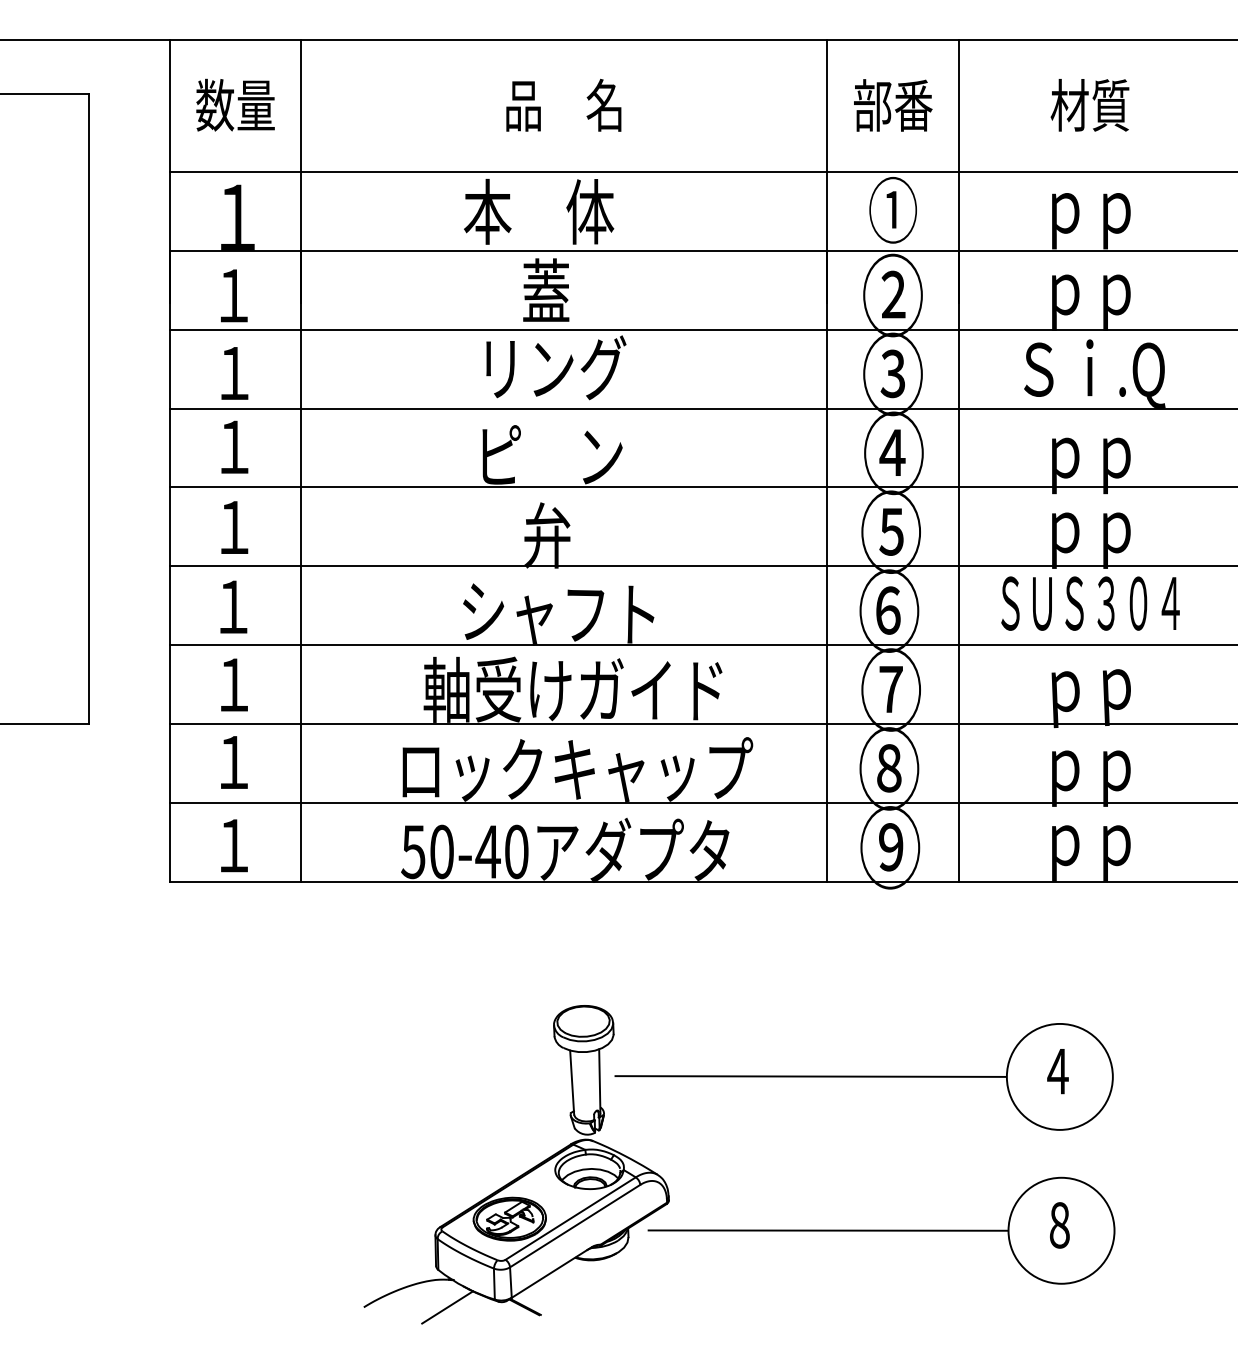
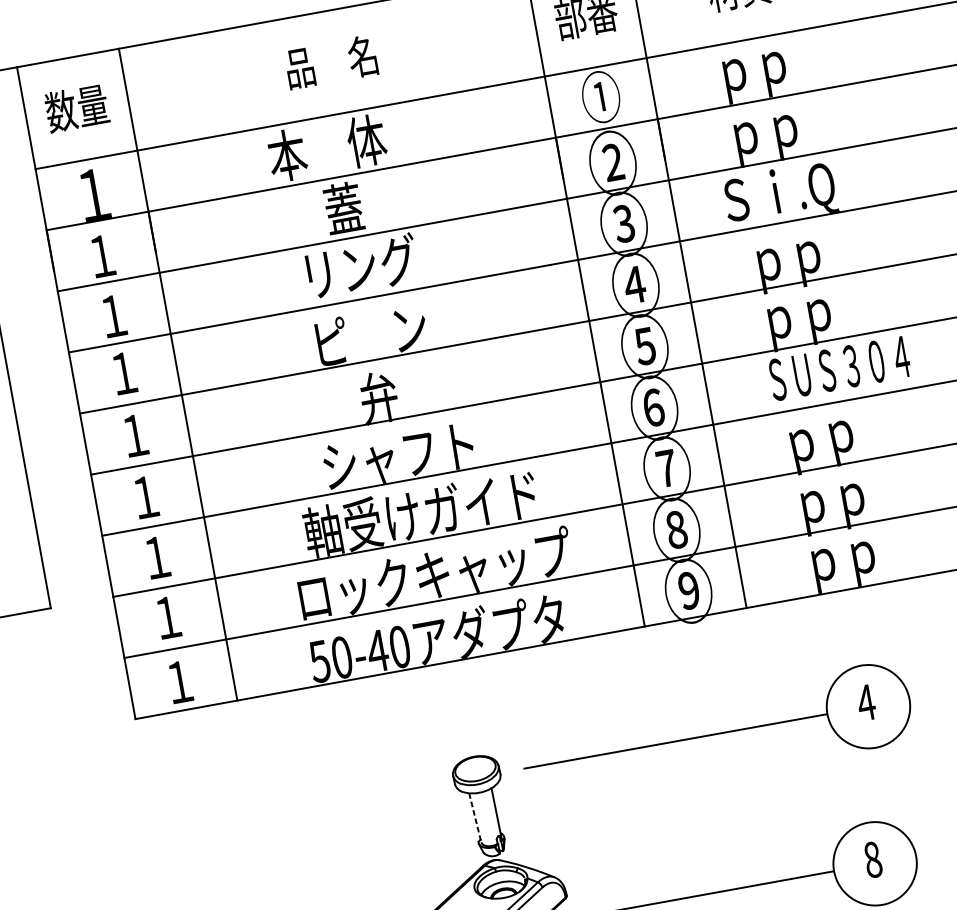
text: (1090, 603) -> (839, 368), moved
part: (863, 1076) -> (716, 734), moved
line: (572, 1083) -> (475, 818), solid -> dashed

